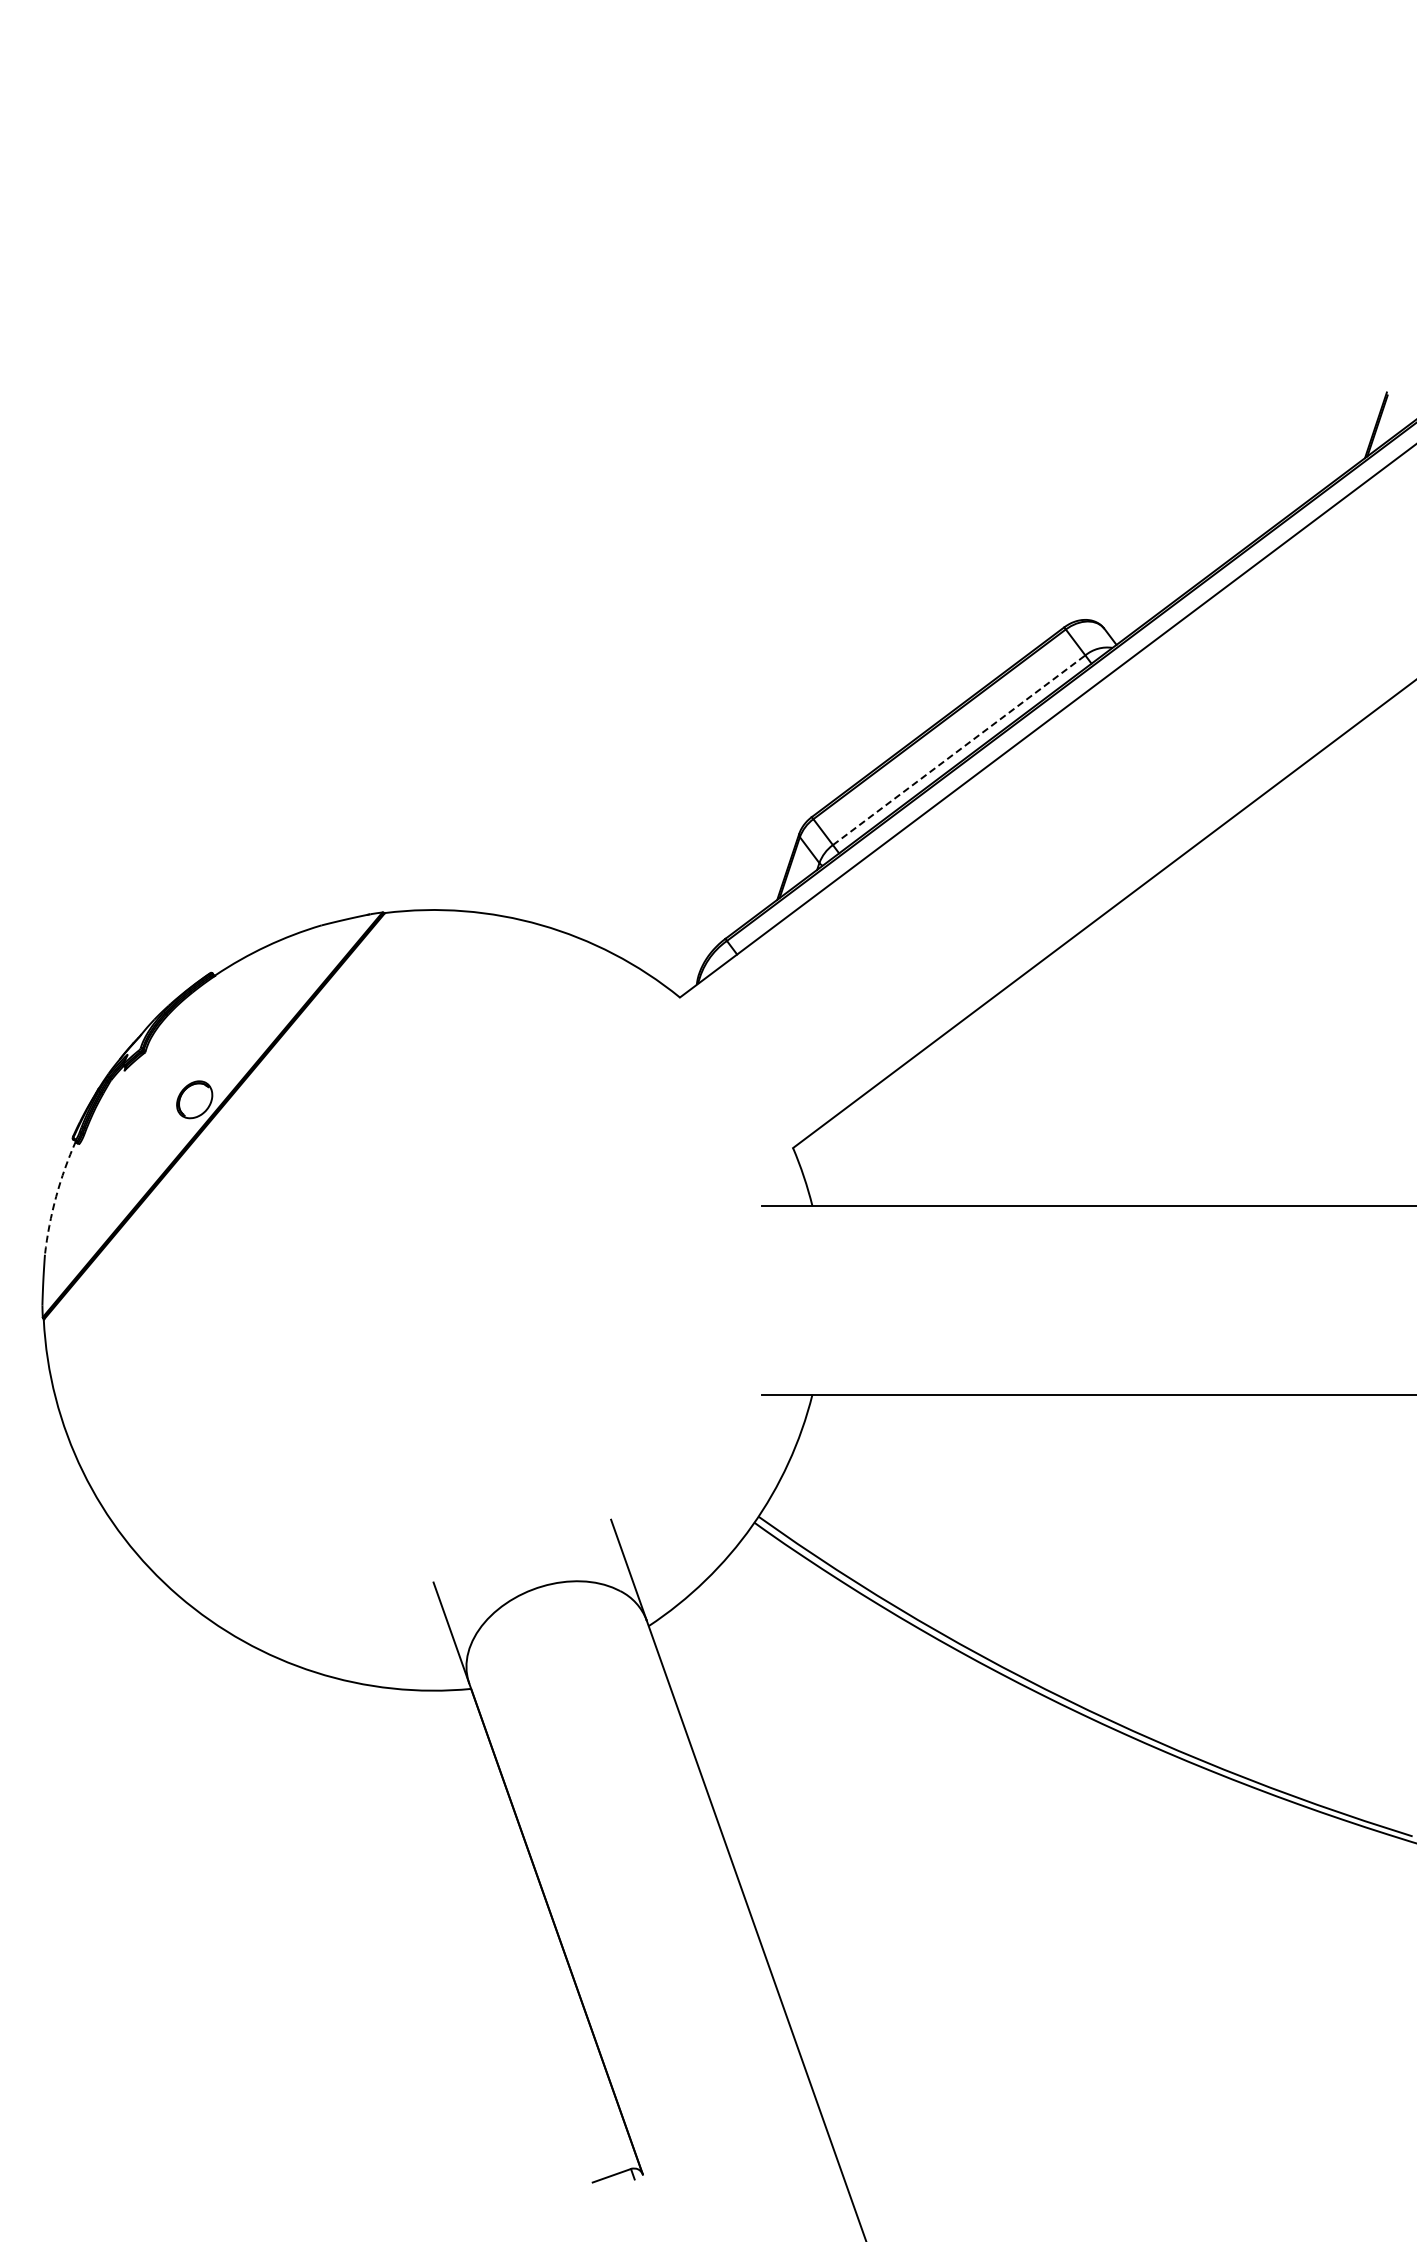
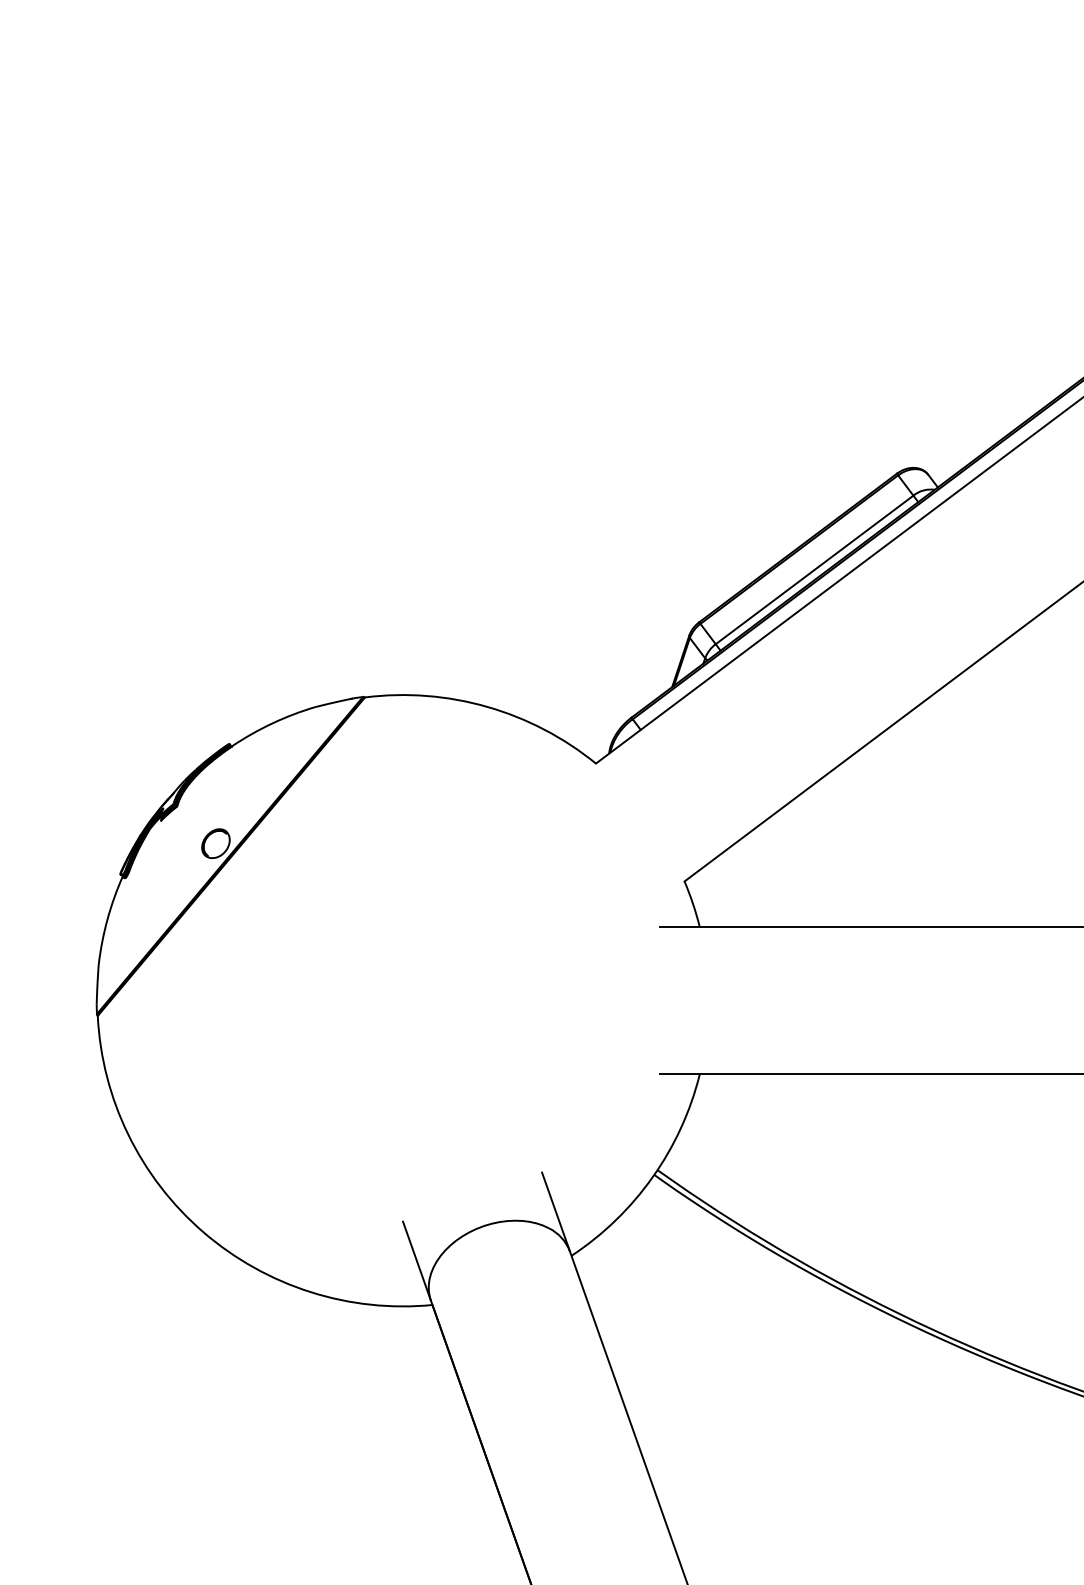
line: (959, 750) -> (814, 570), dashed -> solid
arc: (56, 1196) -> (107, 919), dashed -> solid

